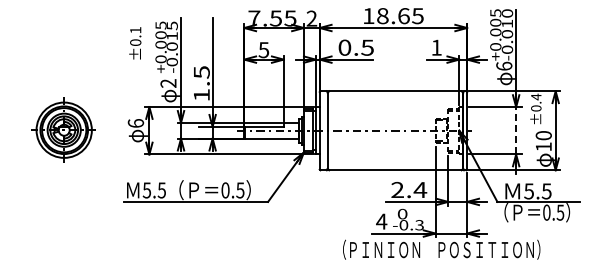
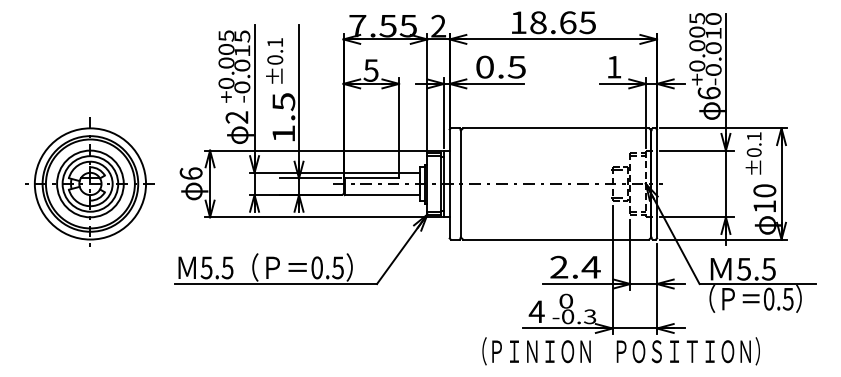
text: (135, 43) -> (274, 61), moved
text: (536, 96) -> (754, 135), ±0.4 -> ±0.1
part: (63, 128) -> (89, 180), size x1.43
line: (516, 130) -> (726, 183), dashed -> solid

